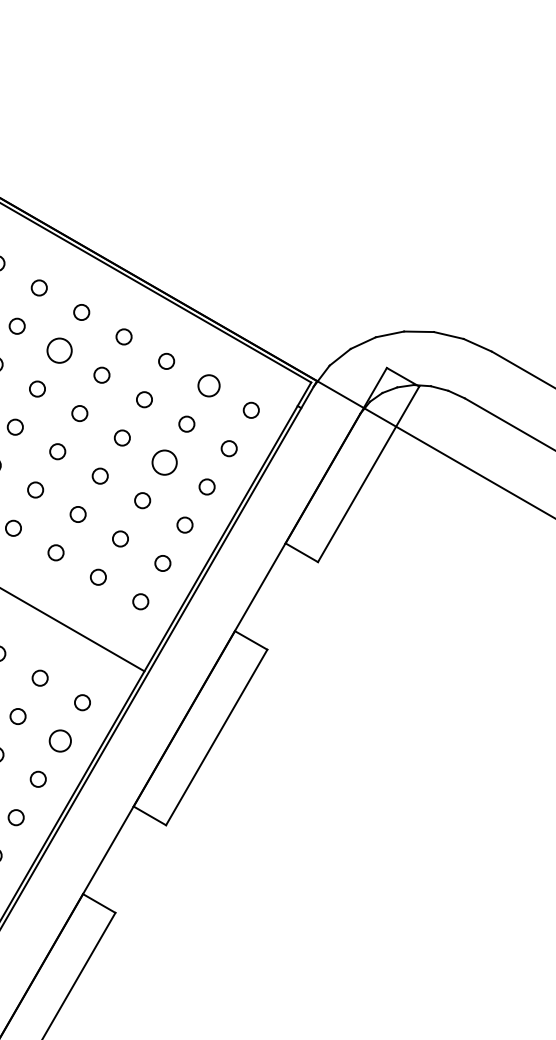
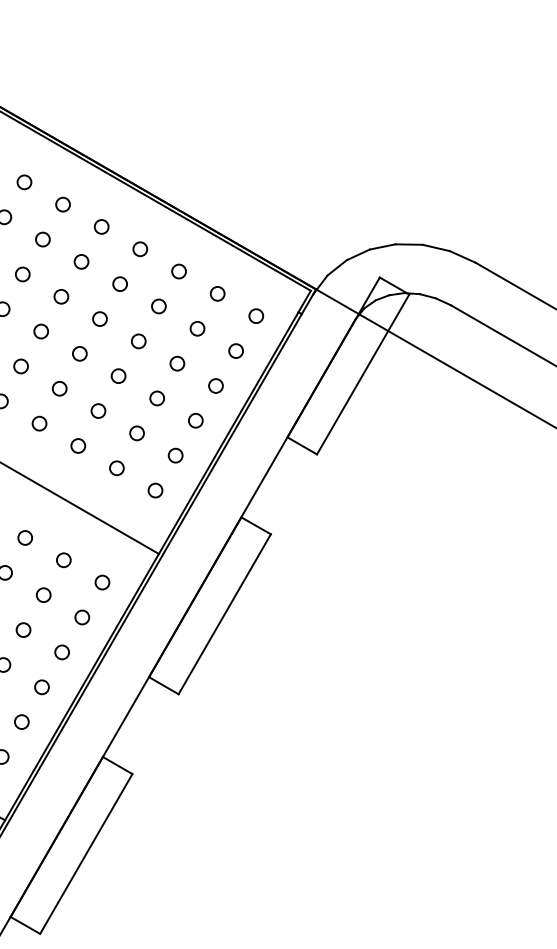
circle: (59, 350) -> (81, 261), size x0.62
circle: (208, 385) -> (217, 293), size x0.71
circle: (164, 462) -> (177, 363), size x0.62
circle: (60, 741) -> (82, 617), size x0.71

